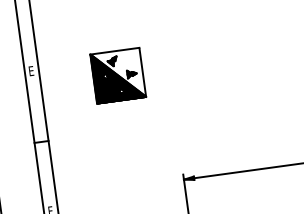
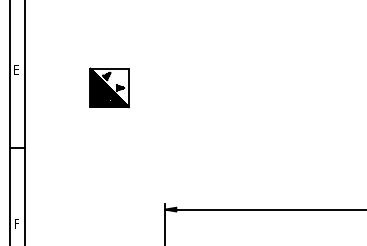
part: (117, 75) -> (109, 87), size x0.71

